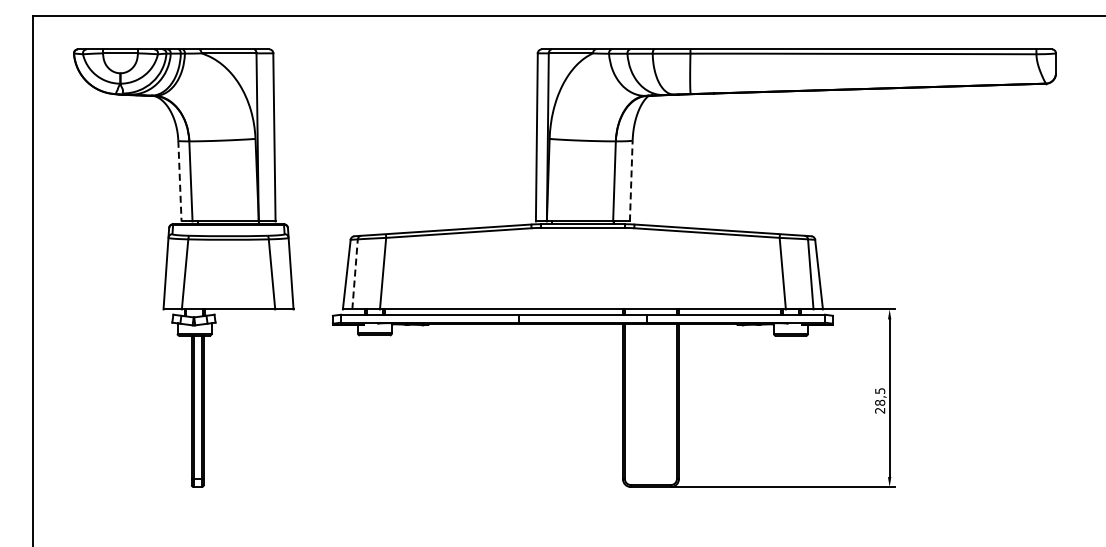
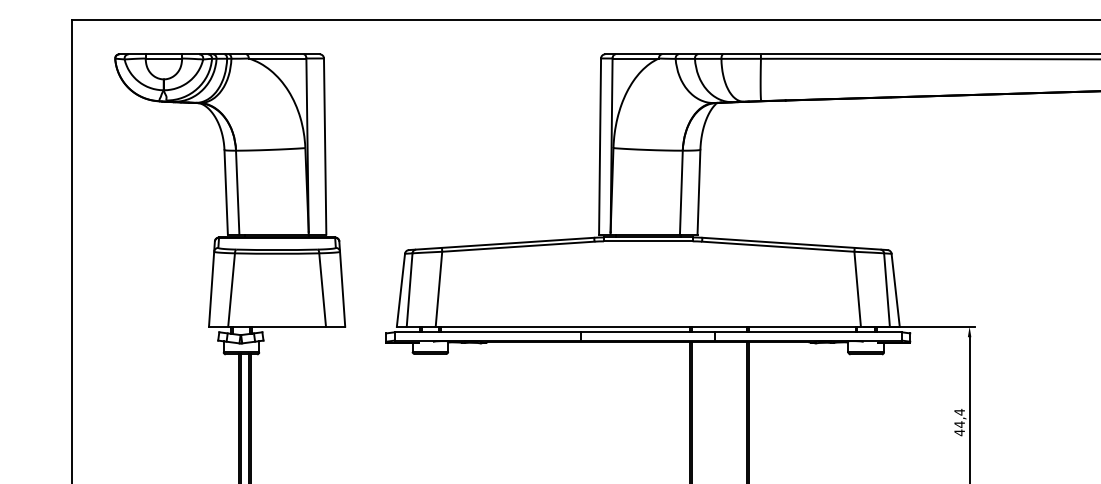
line: (631, 180) -> (699, 191), dashed -> solid
line: (179, 181) -> (225, 192), dashed -> solid
line: (355, 273) -> (410, 289), dashed -> solid
text: (880, 400) -> (960, 422), 28,5 -> 44,4

